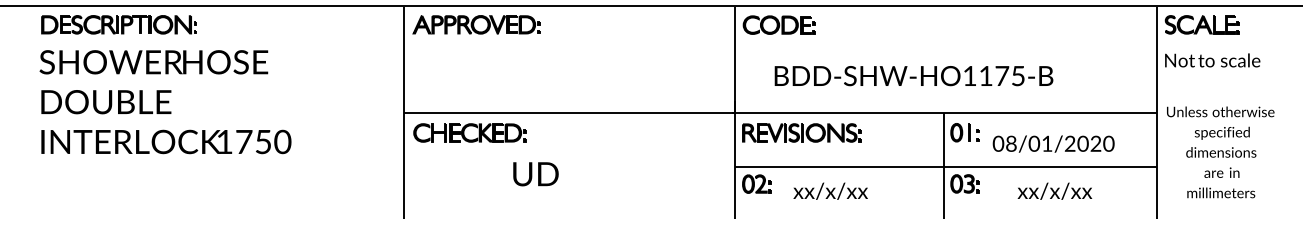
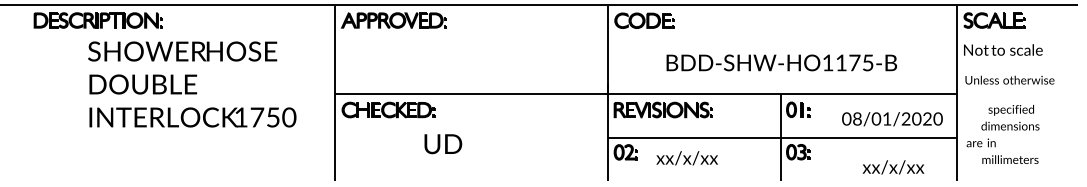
text: (913, 76) -> (781, 63), moved
text: (165, 102) -> (192, 84), moved
text: (1220, 111) -> (1009, 79), moved
text: (1053, 143) -> (892, 118), moved
text: (1221, 172) -> (980, 142), moved
text: (1054, 190) -> (893, 166), moved

